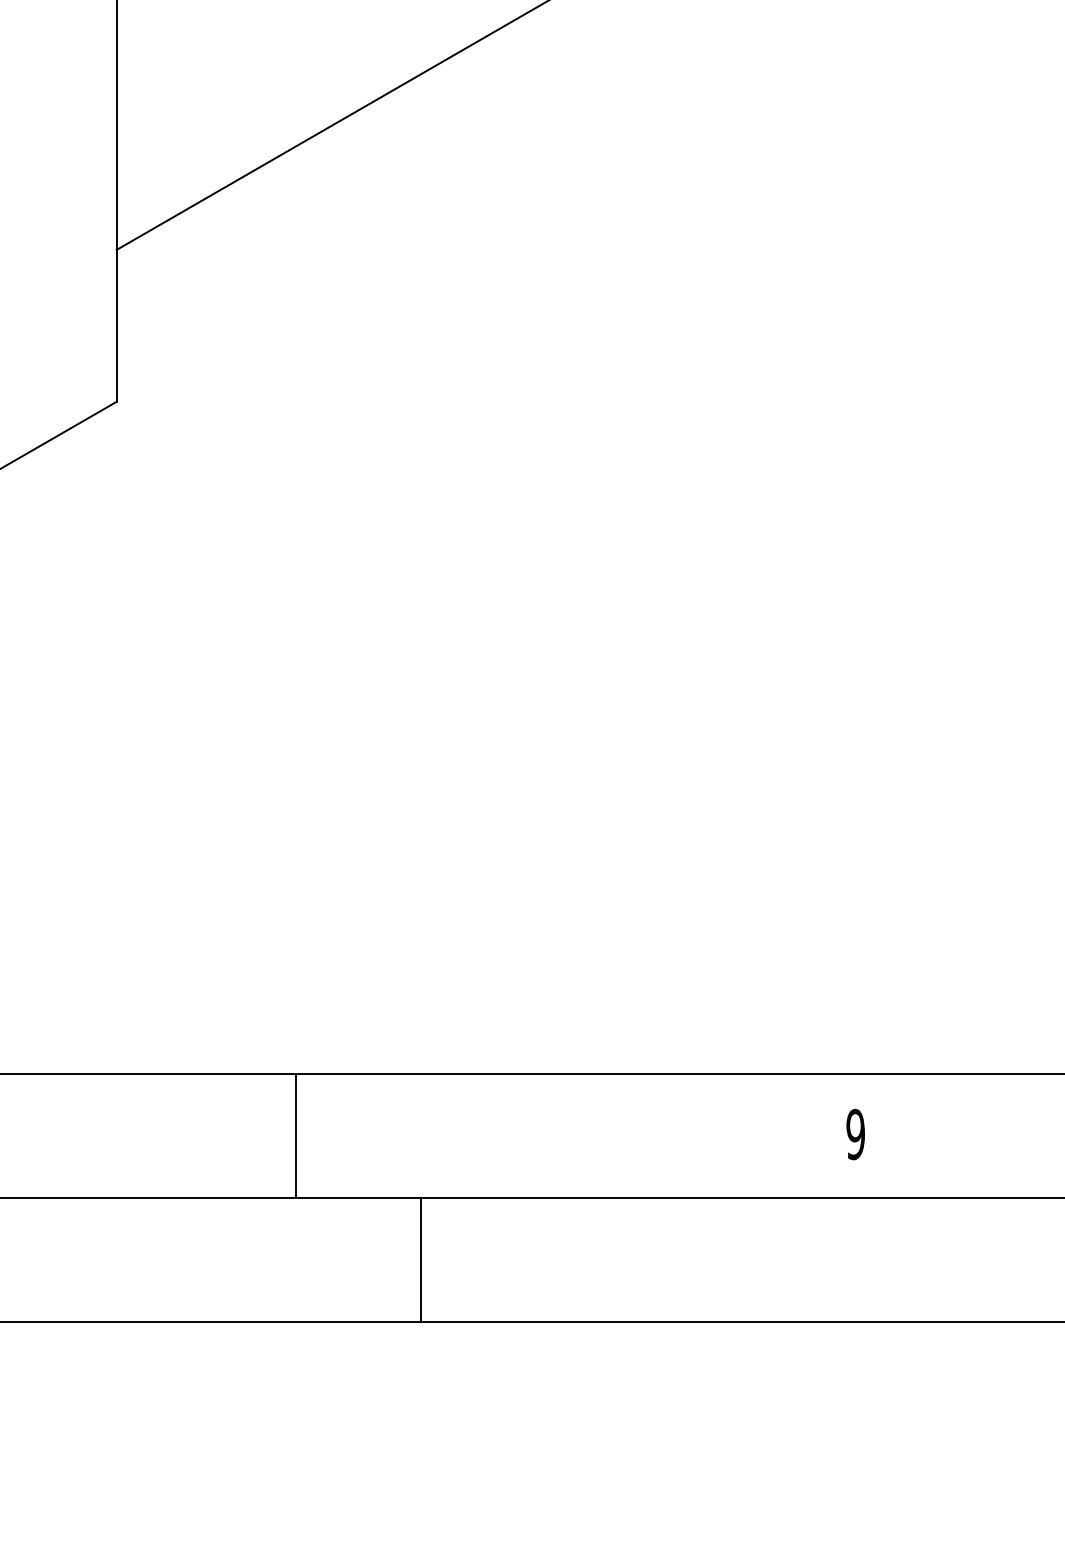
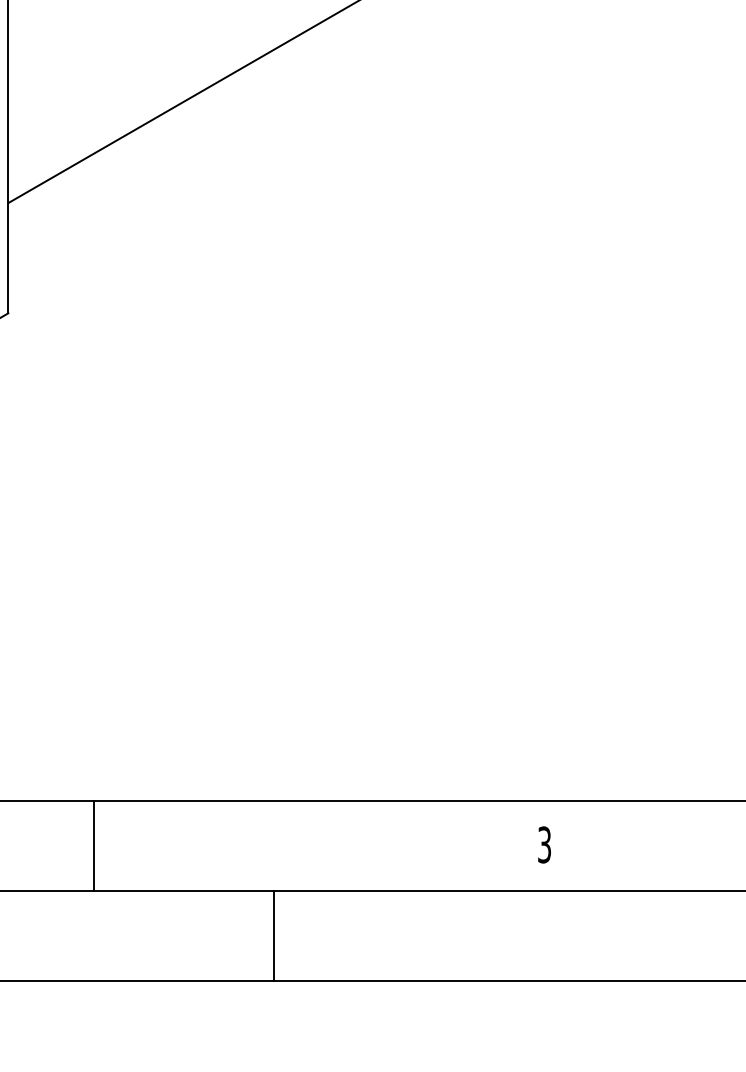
text: (855, 1134) -> (544, 844), 9 -> 3
line: (295, 1136) -> (93, 846), moved
line: (420, 1260) -> (273, 936), moved

